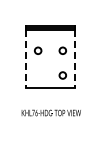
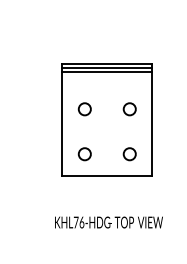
line: (25, 58) -> (61, 123), dashed -> solid
line: (75, 58) -> (152, 123), dashed -> solid
circle: (38, 75) -> (85, 154), added

